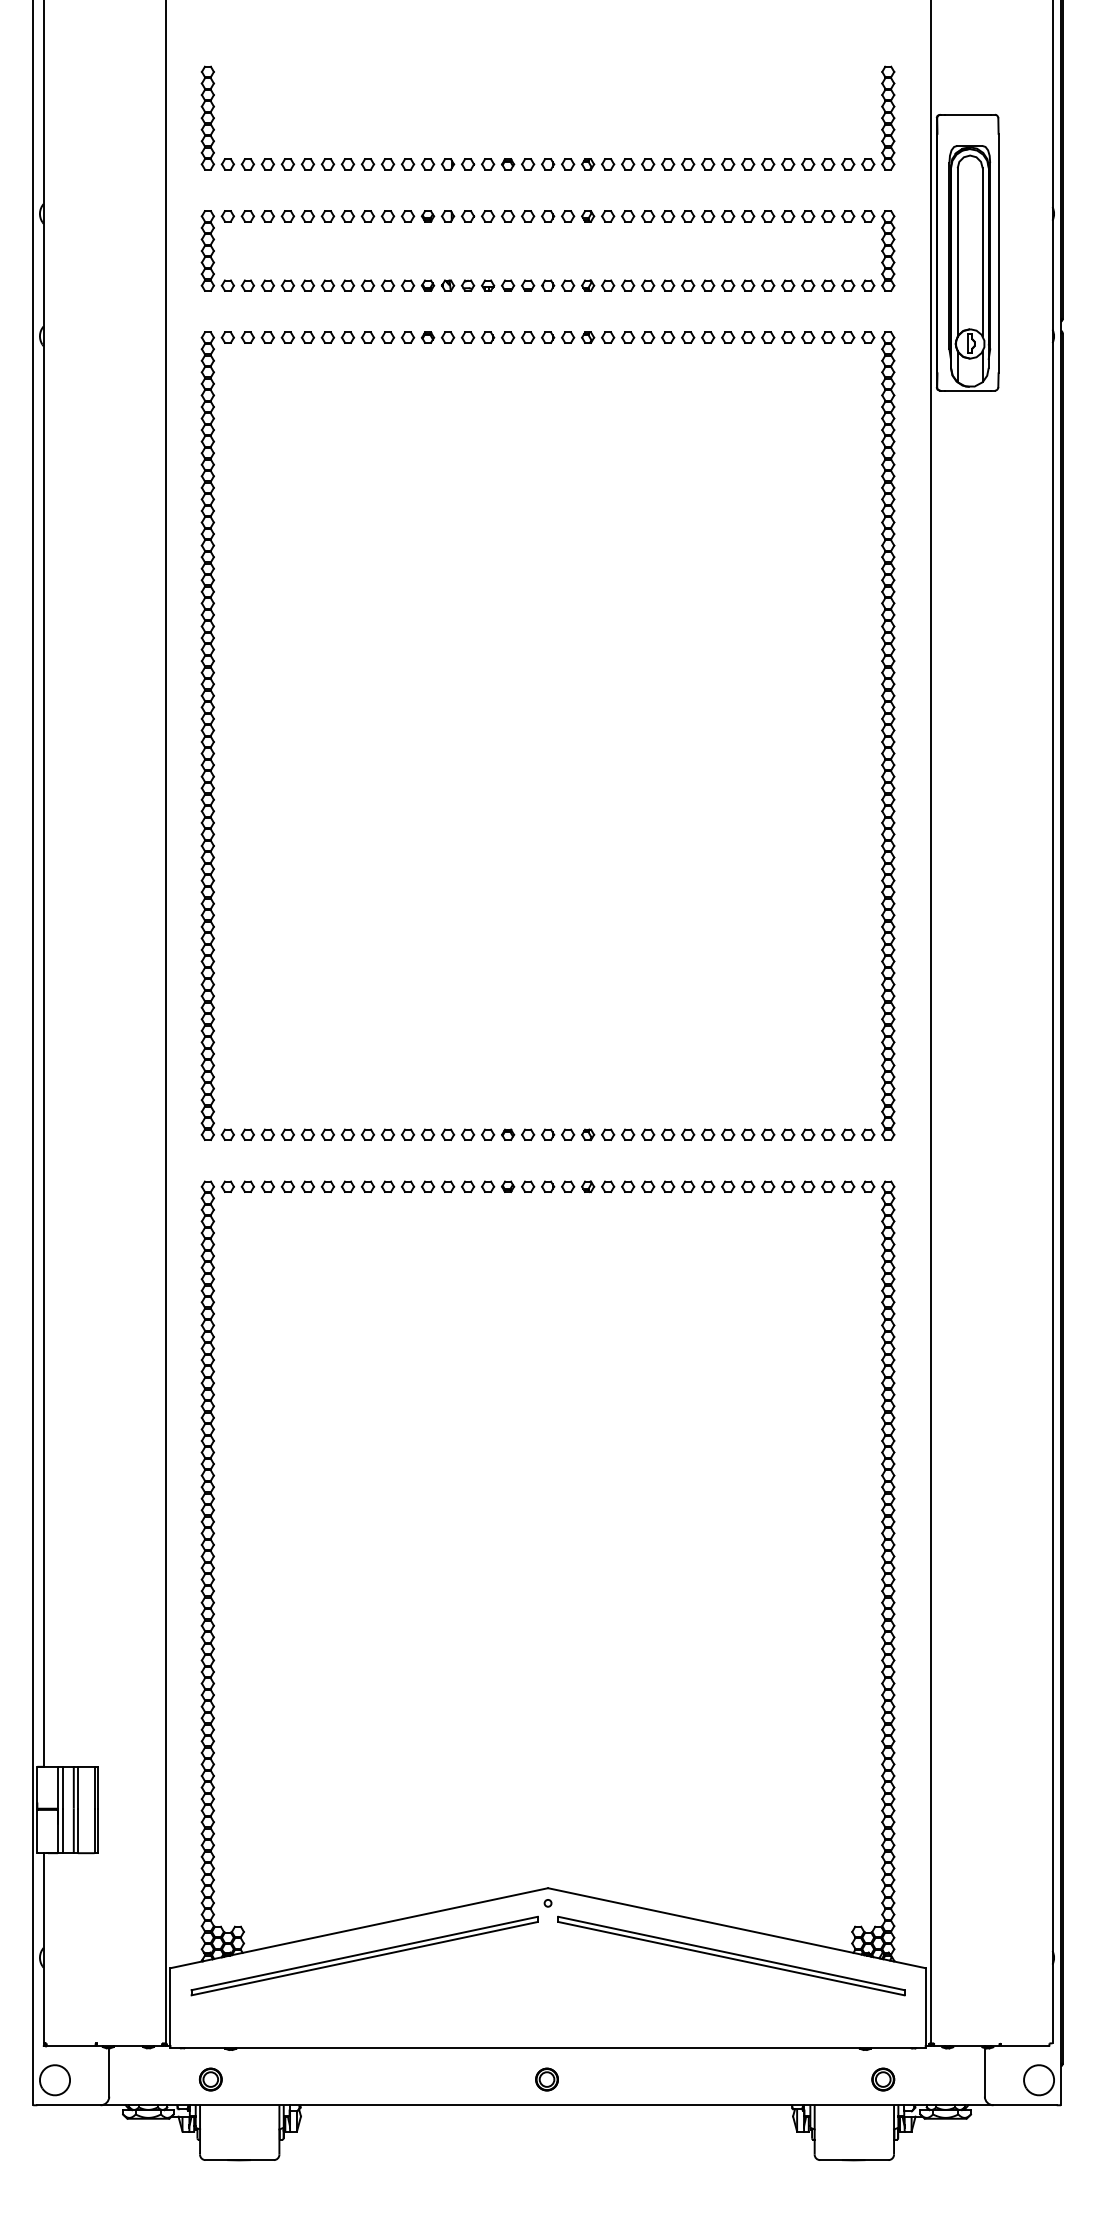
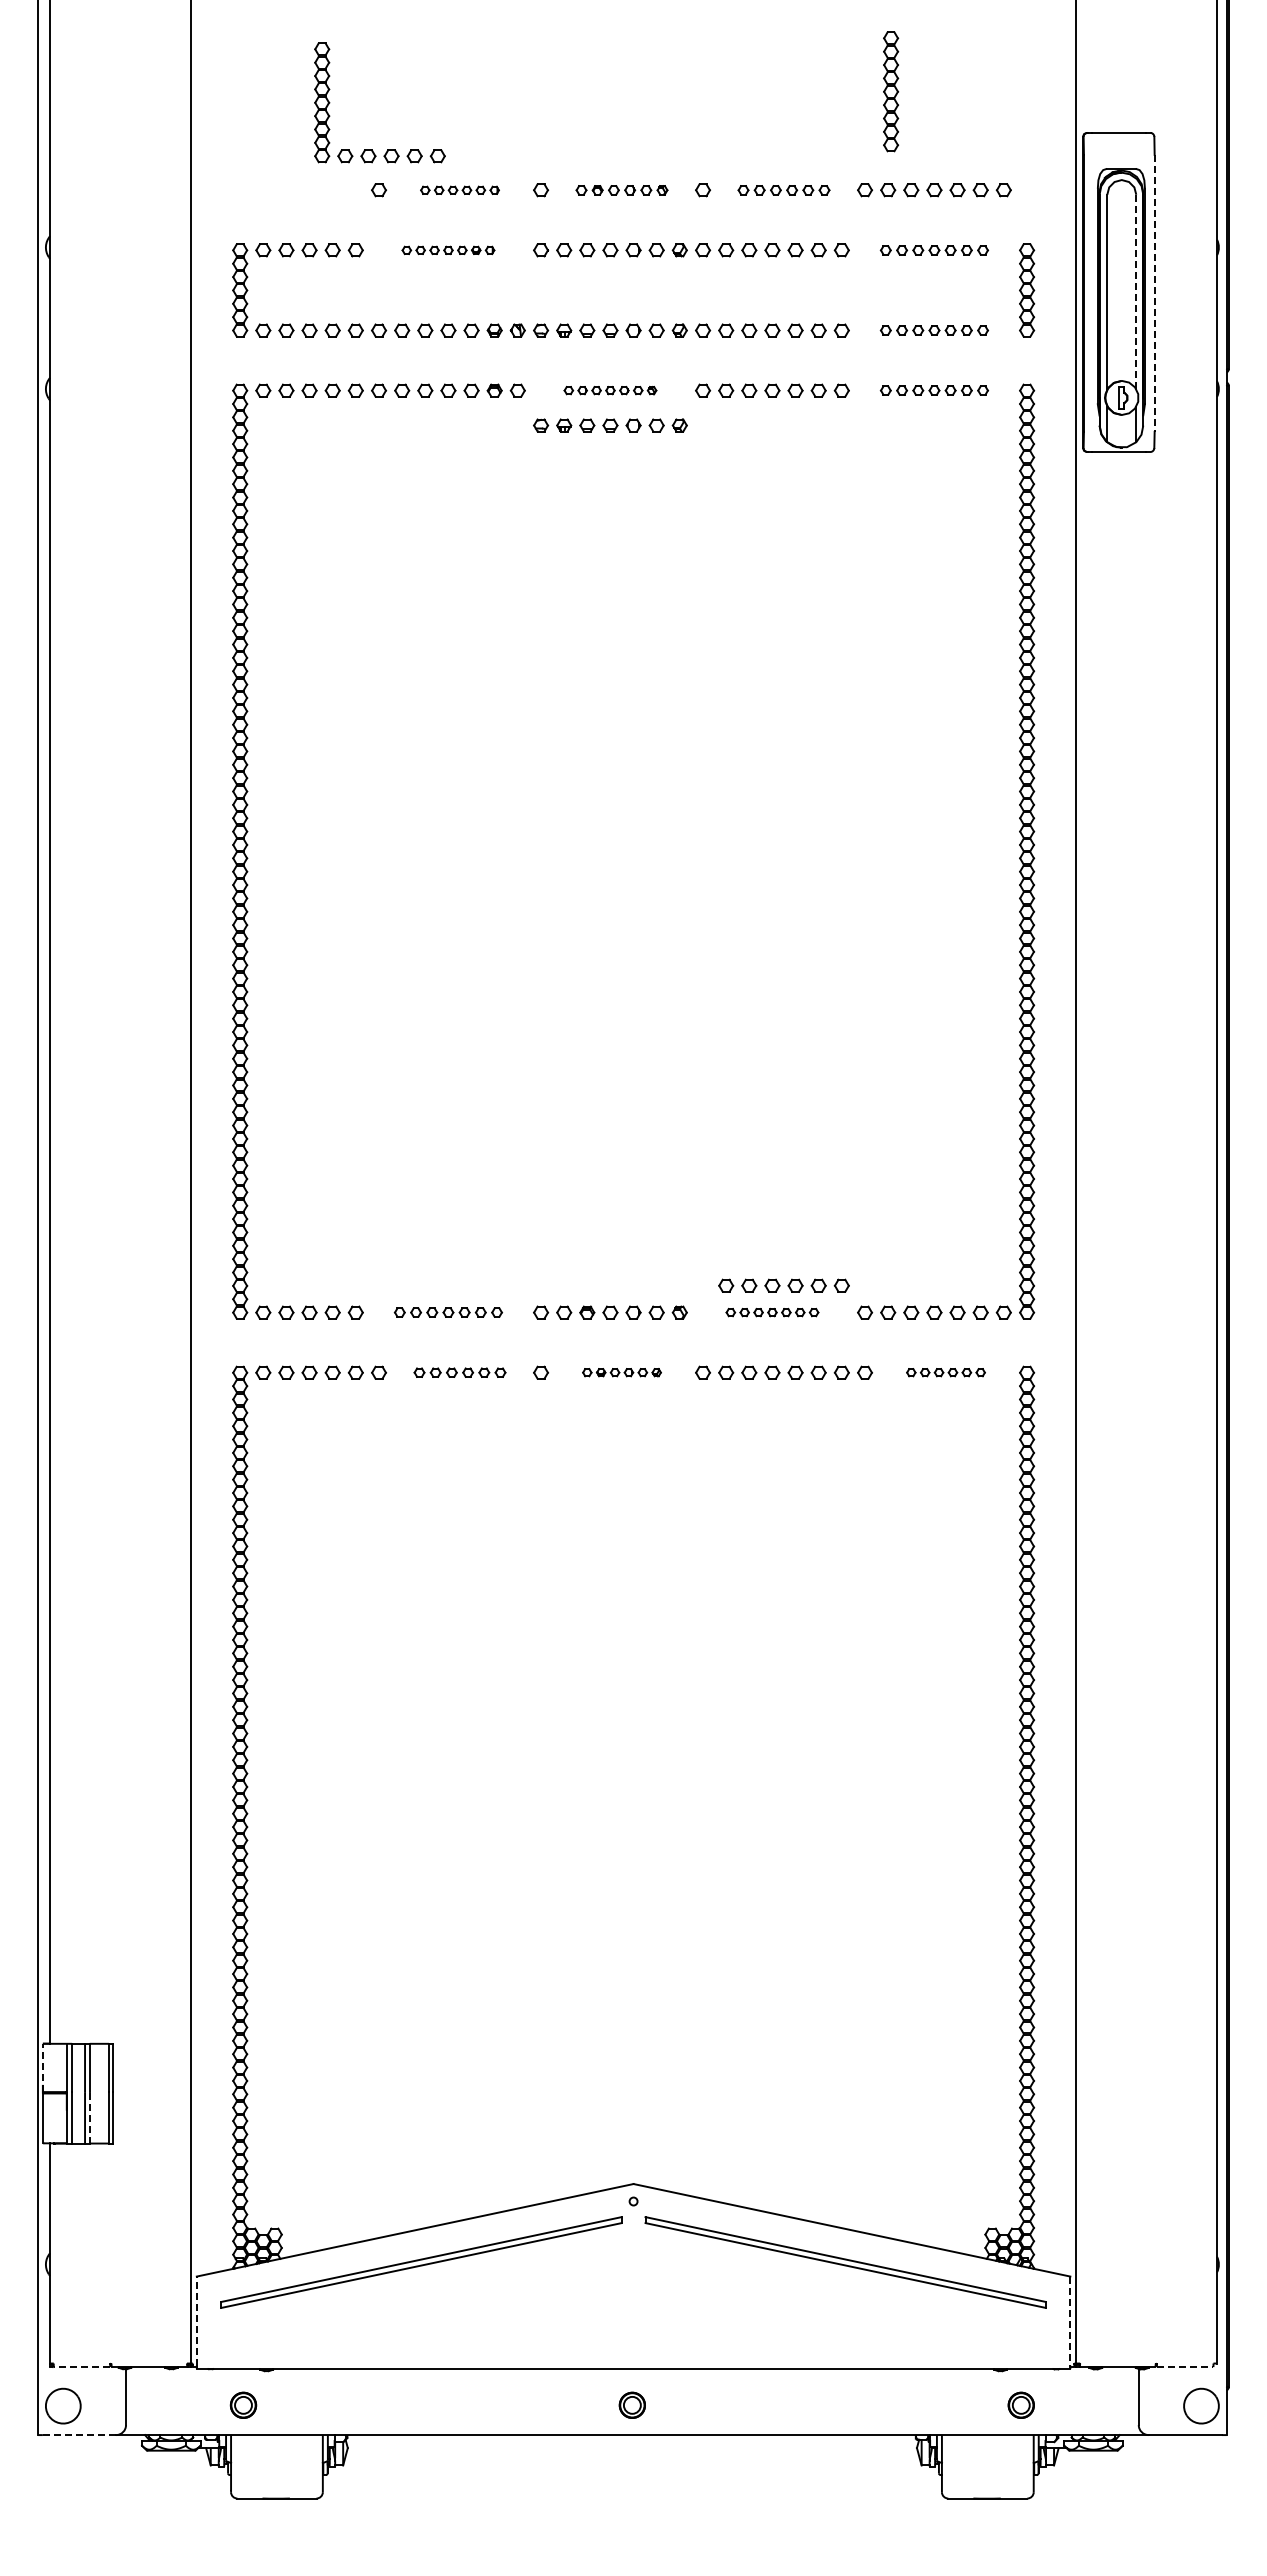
part: (888, 117) -> (891, 91), moved
part: (251, 158) -> (372, 149), moved
part: (397, 164) -> (459, 190), size x0.6
part: (537, 164) -> (621, 190), size x0.7
part: (677, 164) -> (783, 190), size x0.7
part: (388, 216) -> (448, 250), size x0.6
part: (808, 216) -> (934, 250), size x0.7
line: (982, 251) -> (1136, 291), solid -> dashed
line: (998, 253) -> (1154, 293), solid -> dashed
part: (808, 285) -> (934, 330), size x0.7
part: (528, 337) -> (610, 390), size x0.6
part: (808, 337) -> (934, 390), size x0.7
part: (528, 367) -> (610, 425), added
part: (677, 1111) -> (783, 1285), added
part: (388, 1134) -> (448, 1312), size x0.7
part: (668, 1134) -> (772, 1312), size x0.6
part: (397, 1186) -> (459, 1372), size x0.7
part: (537, 1186) -> (621, 1372), size x0.6
part: (817, 1186) -> (945, 1372), size x0.6
line: (37, 1787) -> (42, 2067), solid -> dashed
line: (77, 1830) -> (89, 2117), solid -> dashed
line: (170, 2006) -> (196, 2320), solid -> dashed
line: (925, 2007) -> (1070, 2321), solid -> dashed
line: (70, 2046) -> (81, 2367), solid -> dashed
line: (1025, 2046) -> (1185, 2367), solid -> dashed
line: (69, 2105) -> (79, 2435), solid -> dashed

